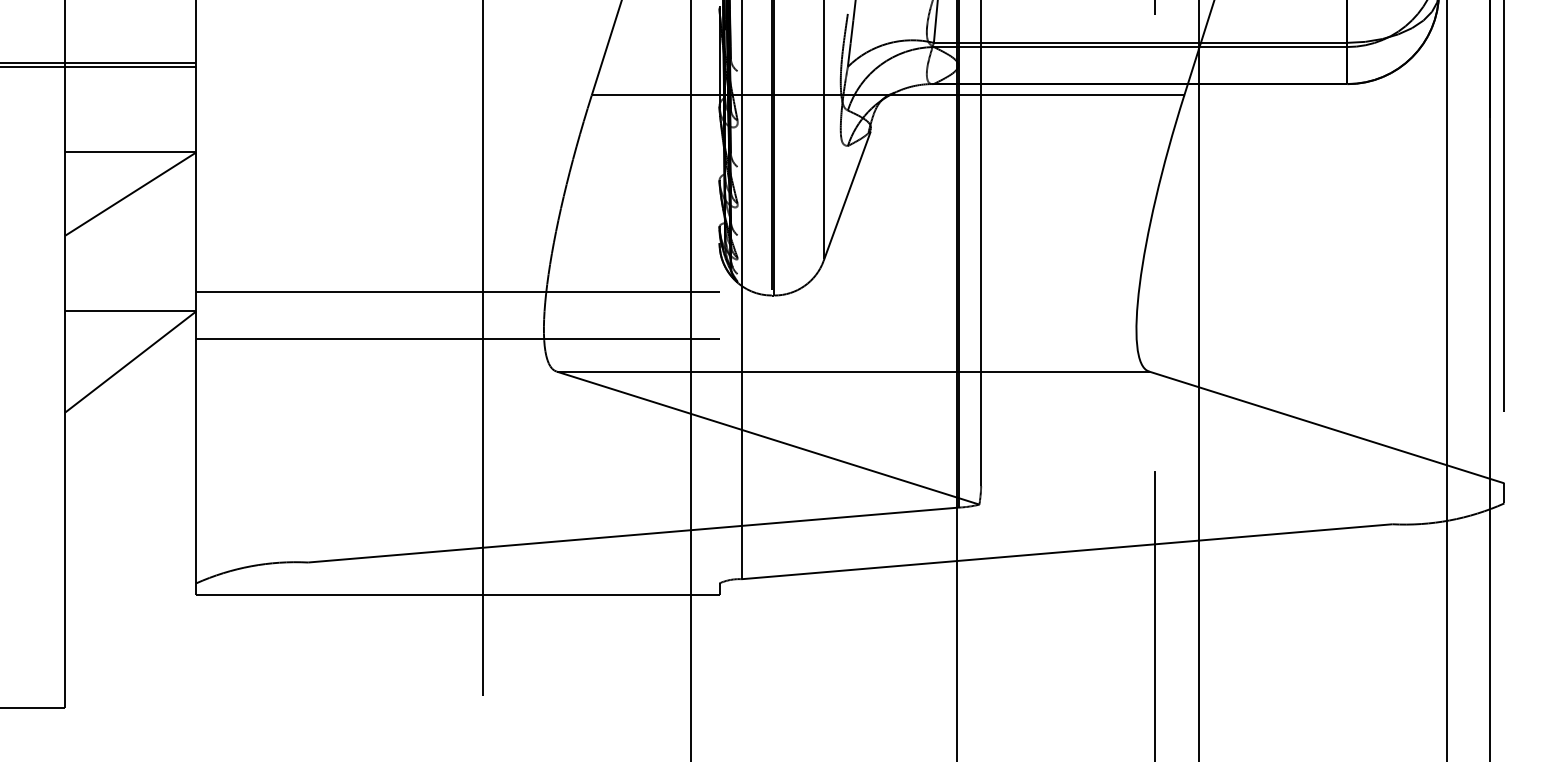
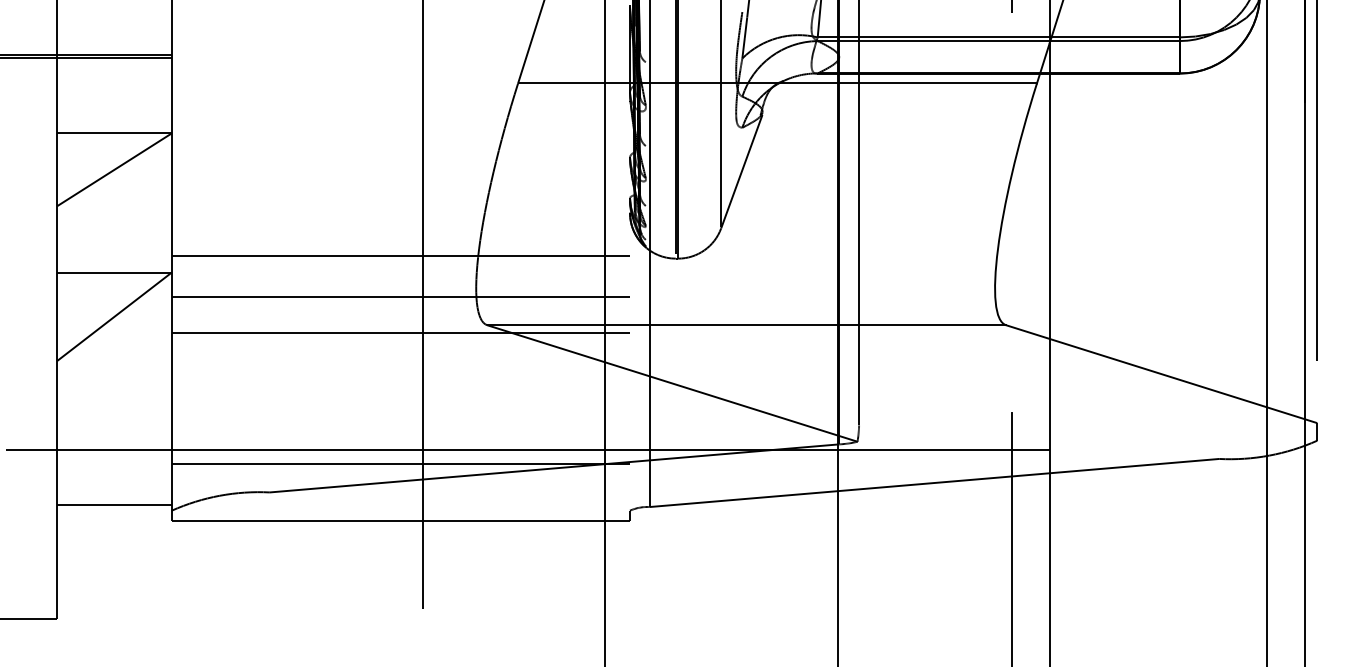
line: (457, 381) -> (400, 333), added
line: (602, 513) -> (527, 449), added
line: (457, 530) -> (400, 464), added
line: (130, 576) -> (114, 504), added

